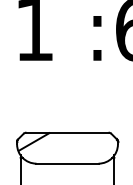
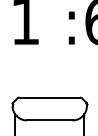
hatch: (34, 142) -> (25, 104), removed

